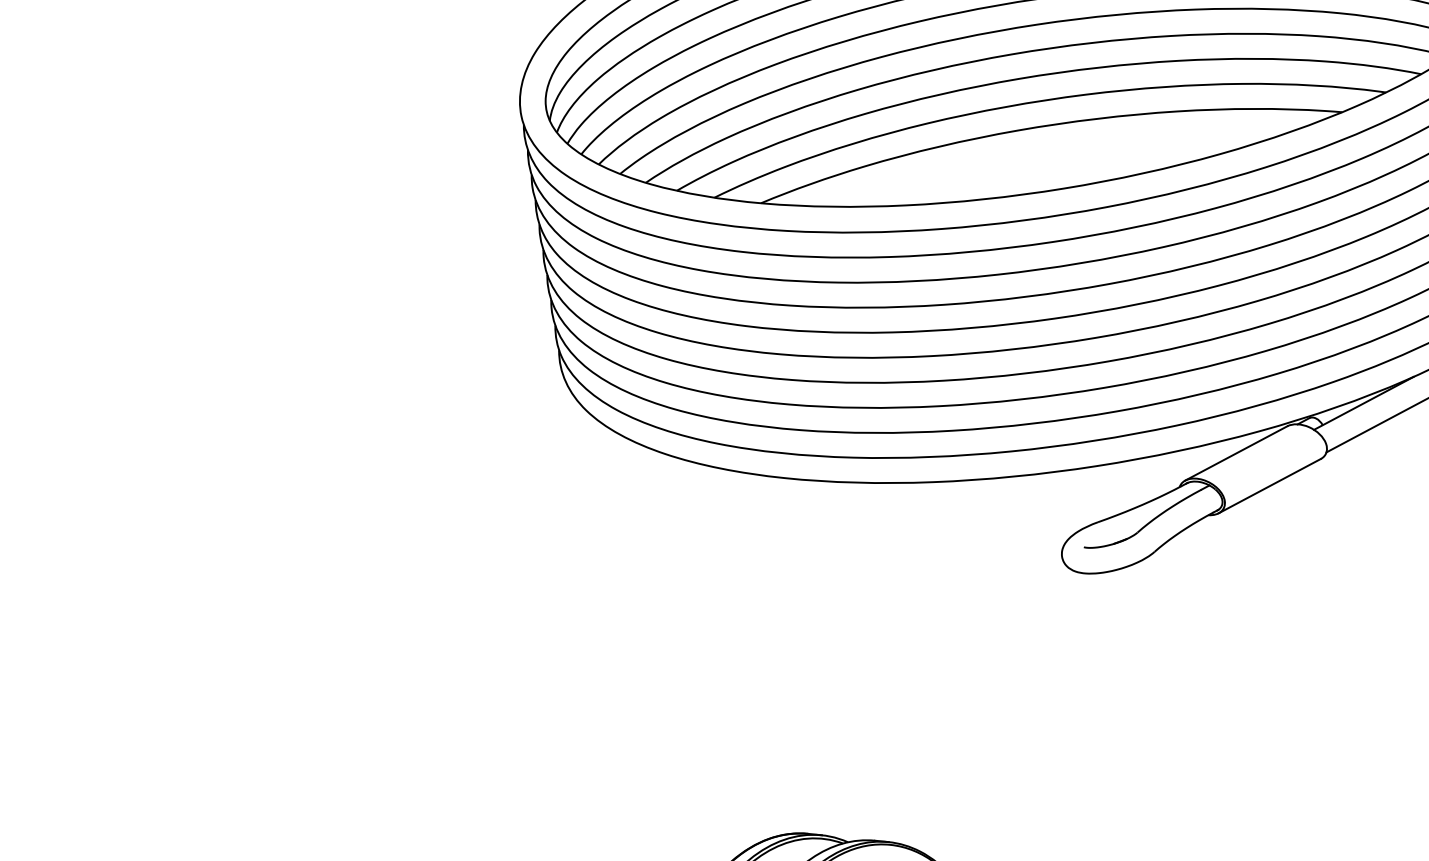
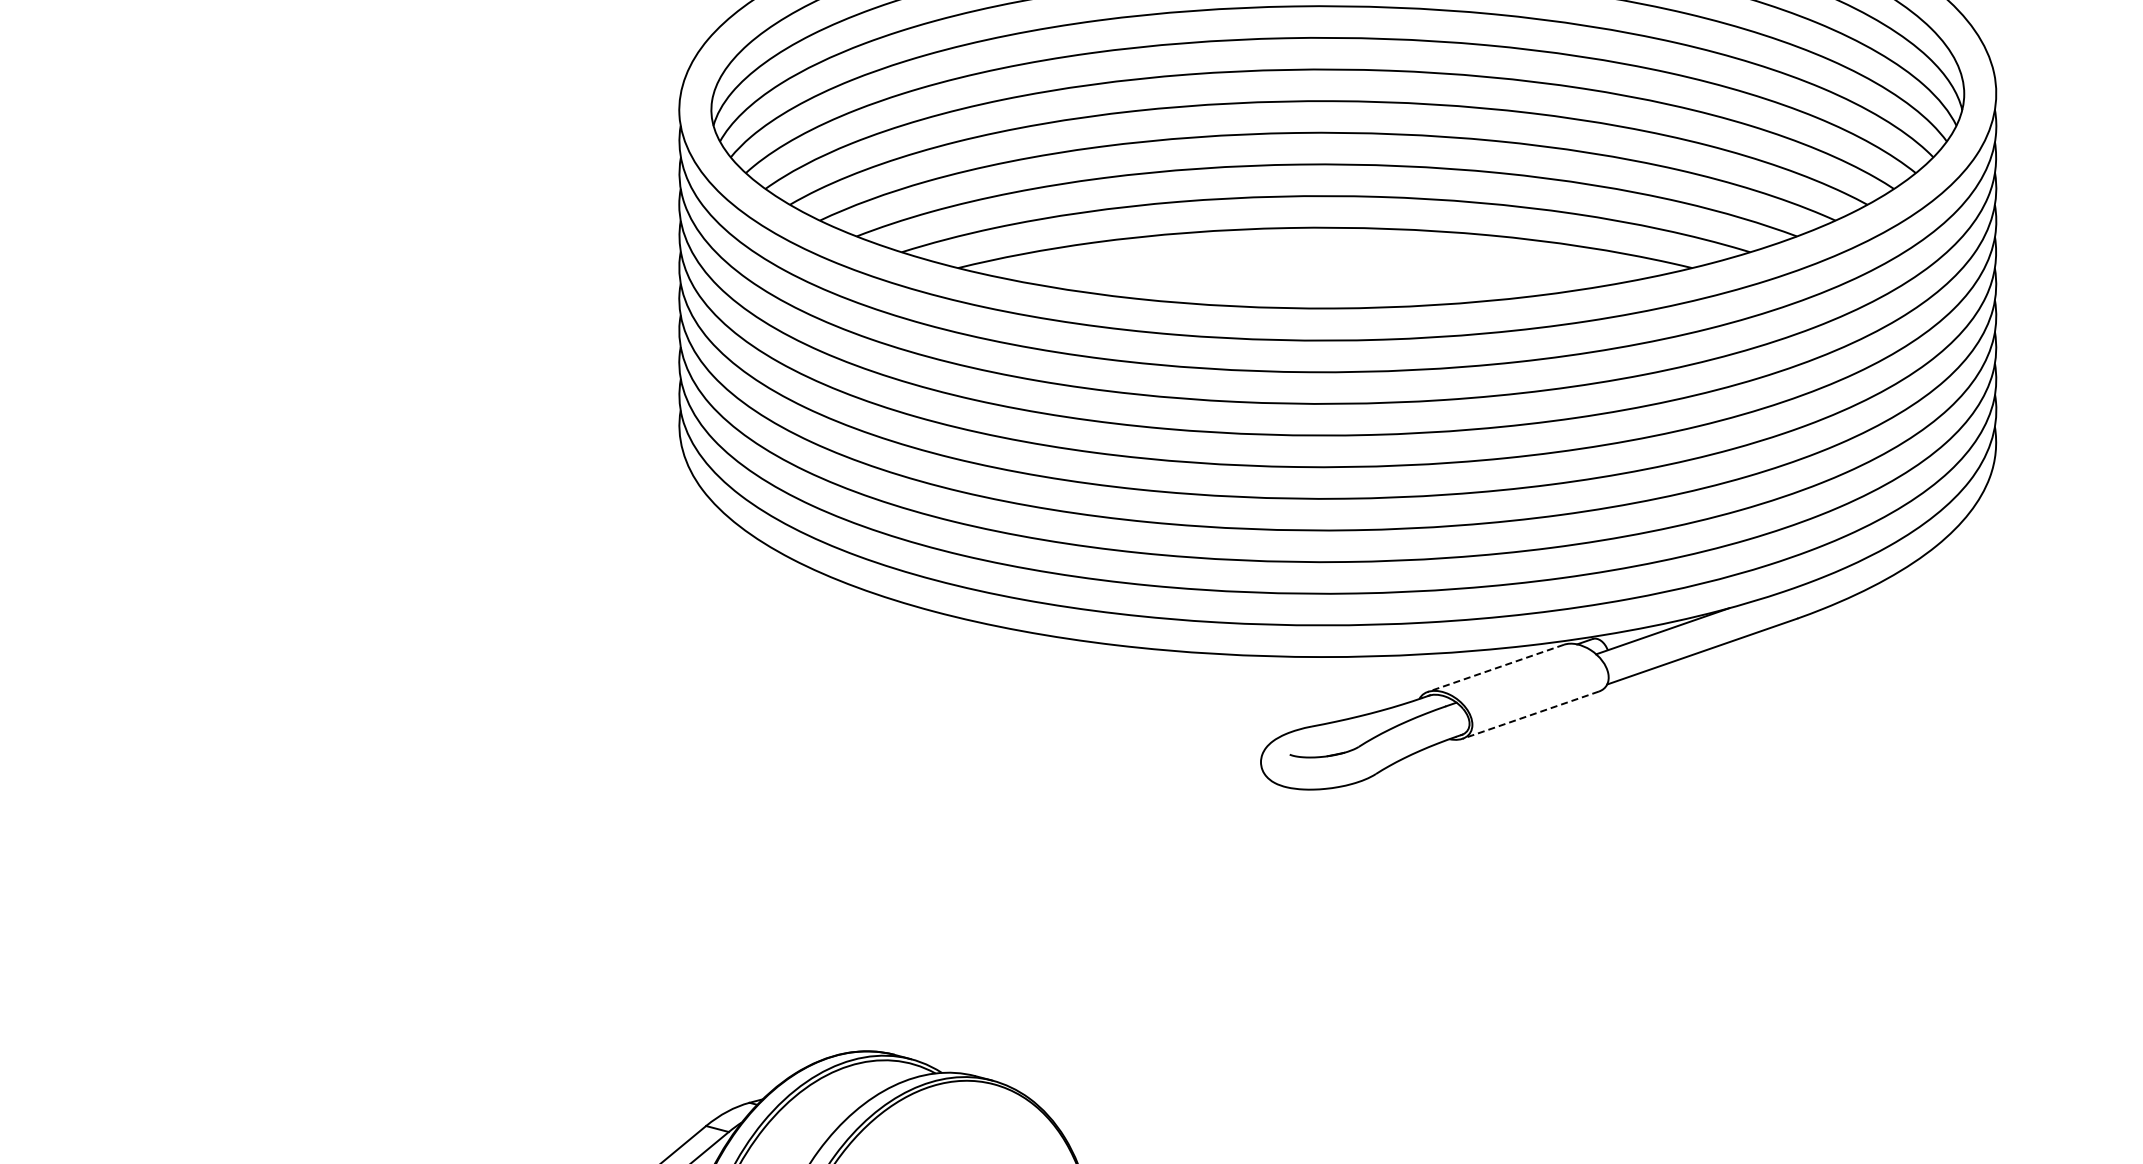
line: (1236, 453) -> (1495, 668), solid -> dashed
line: (1269, 486) -> (1530, 715), solid -> dashed

